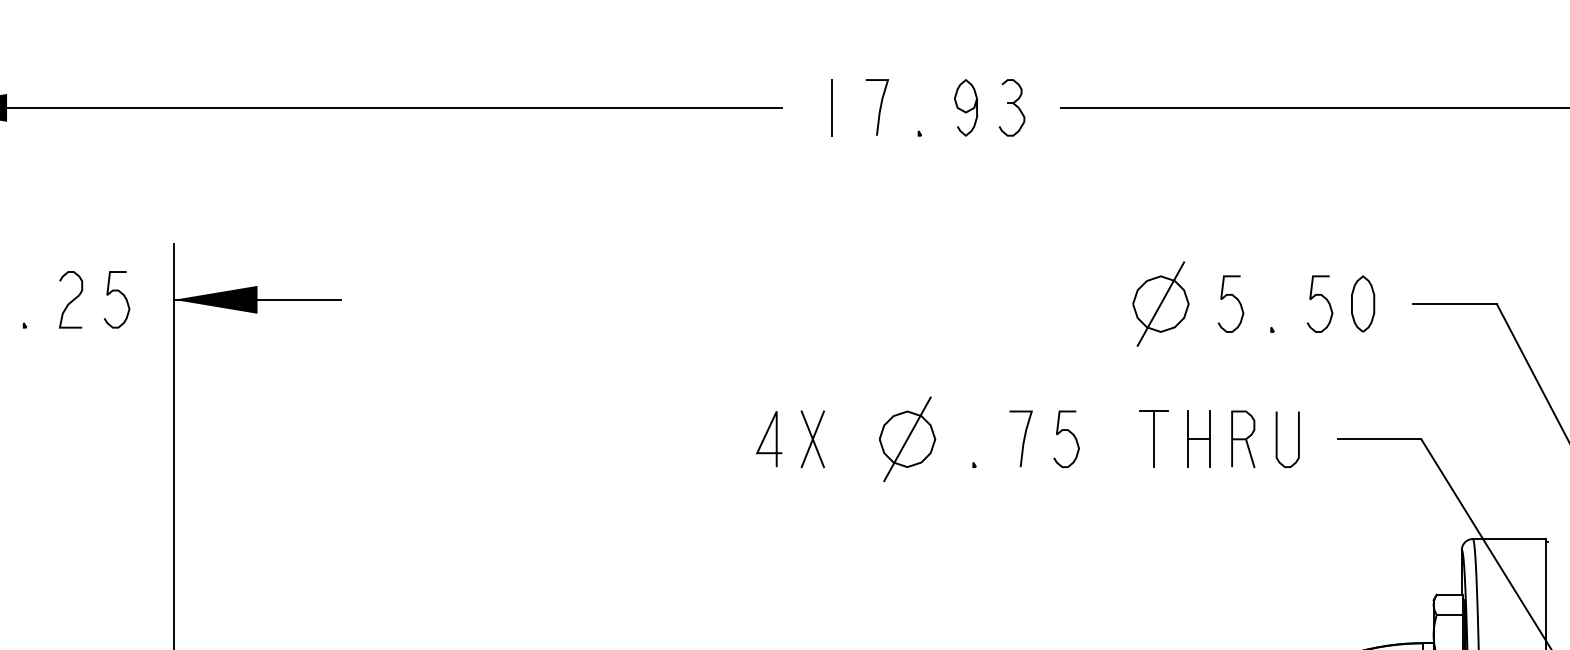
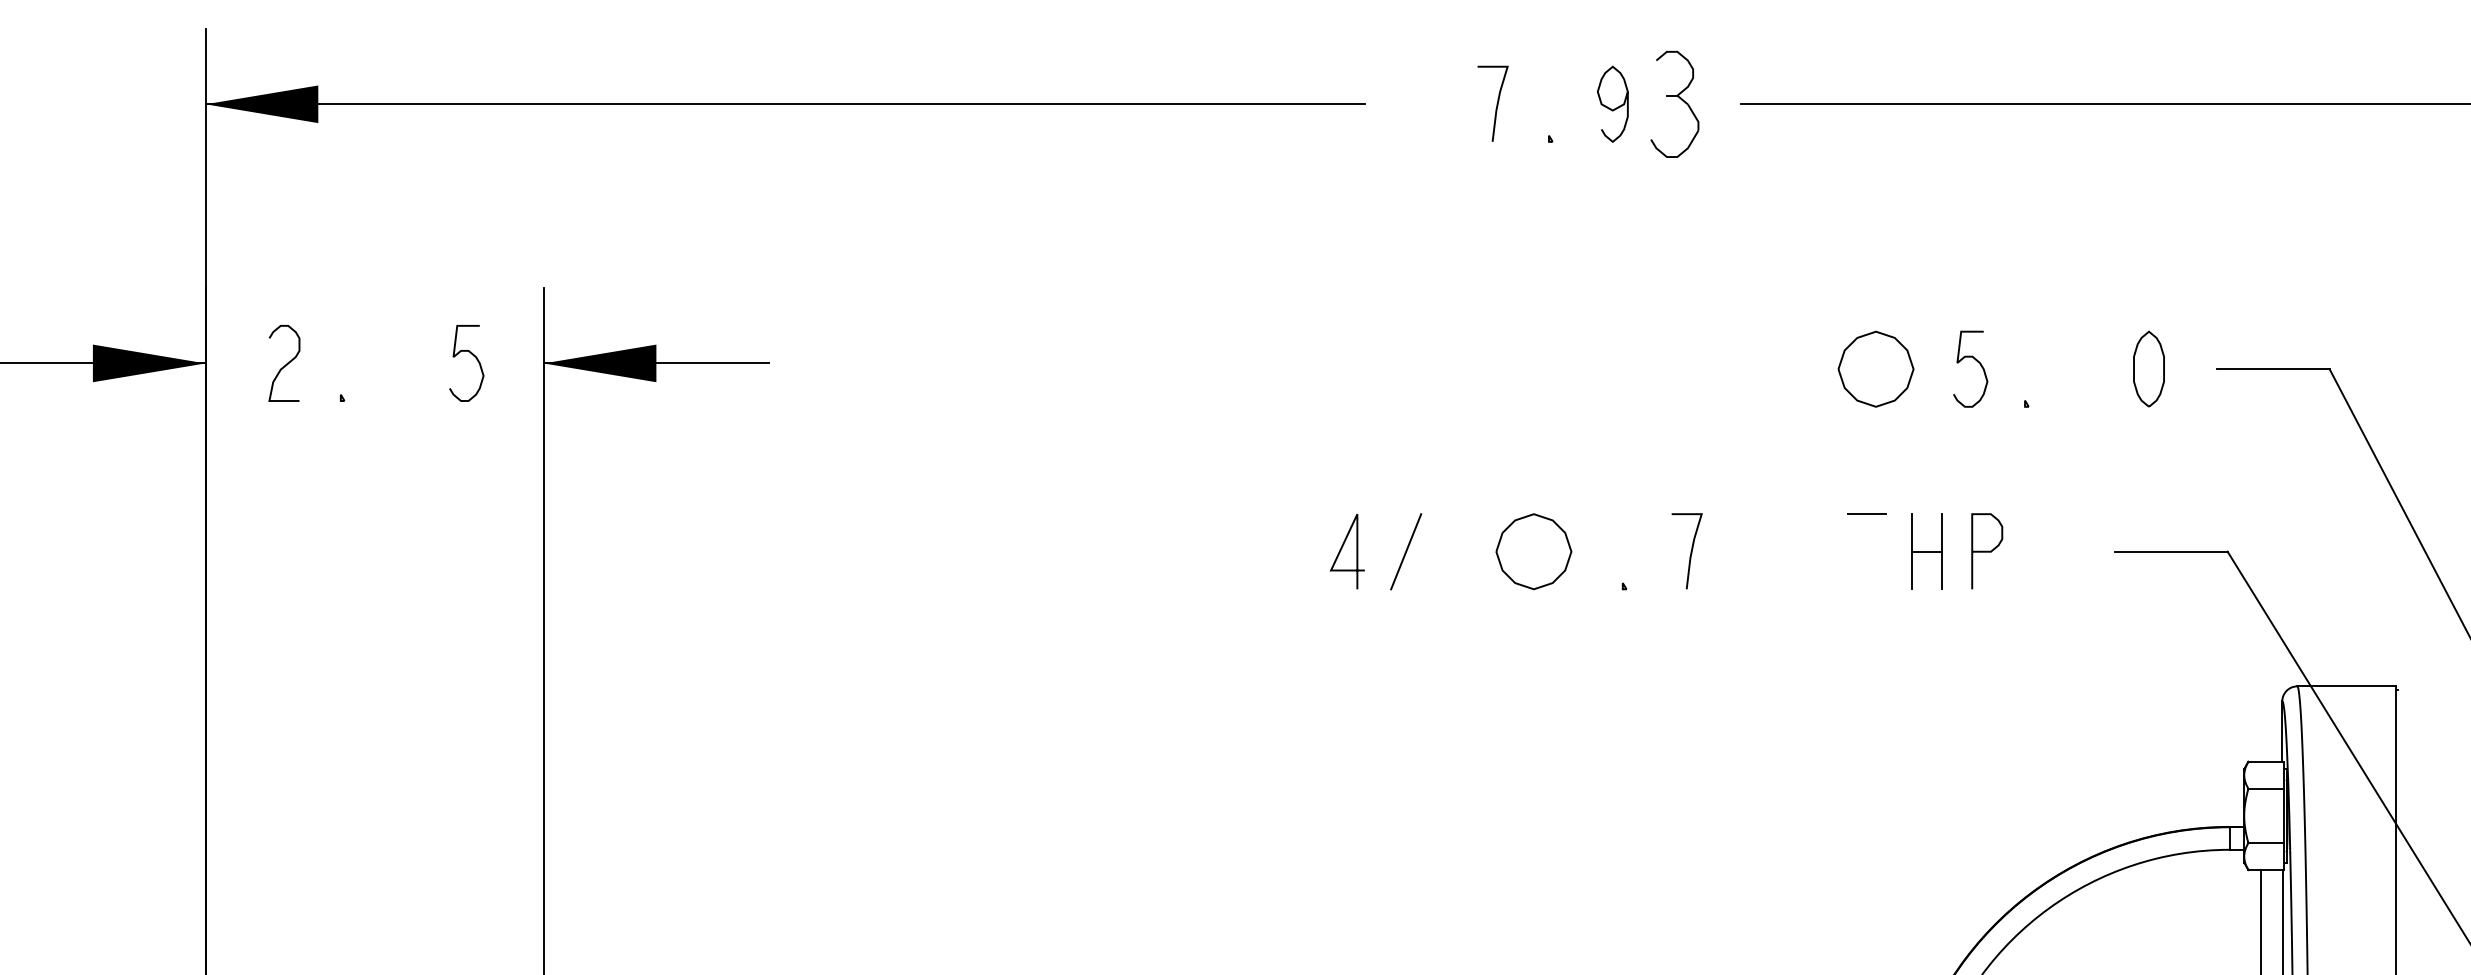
line: (832, 107) -> (1432, 103), removed
part: (1011, 107) -> (1674, 103), size x1.4
curve: (1324, 298) -> (2096, 361), removed
part: (70, 299) -> (404, 363), removed
line: (1160, 303) -> (1875, 368), removed
curve: (1069, 432) -> (1752, 542), removed
line: (813, 439) -> (1406, 551), removed
line: (907, 439) -> (1533, 551), removed
line: (1154, 439) -> (1867, 551), removed
curve: (1277, 439) -> (2033, 552), removed
line: (1250, 453) -> (1996, 570), removed

